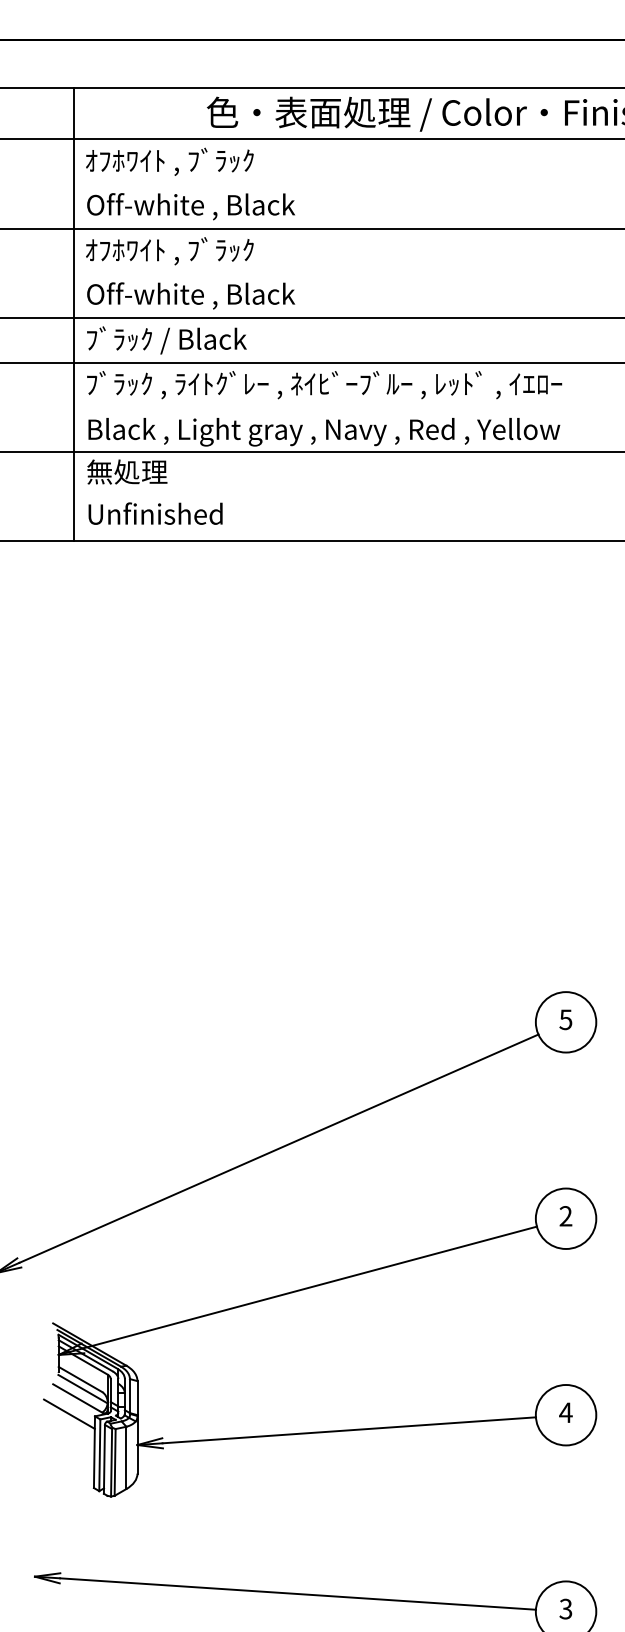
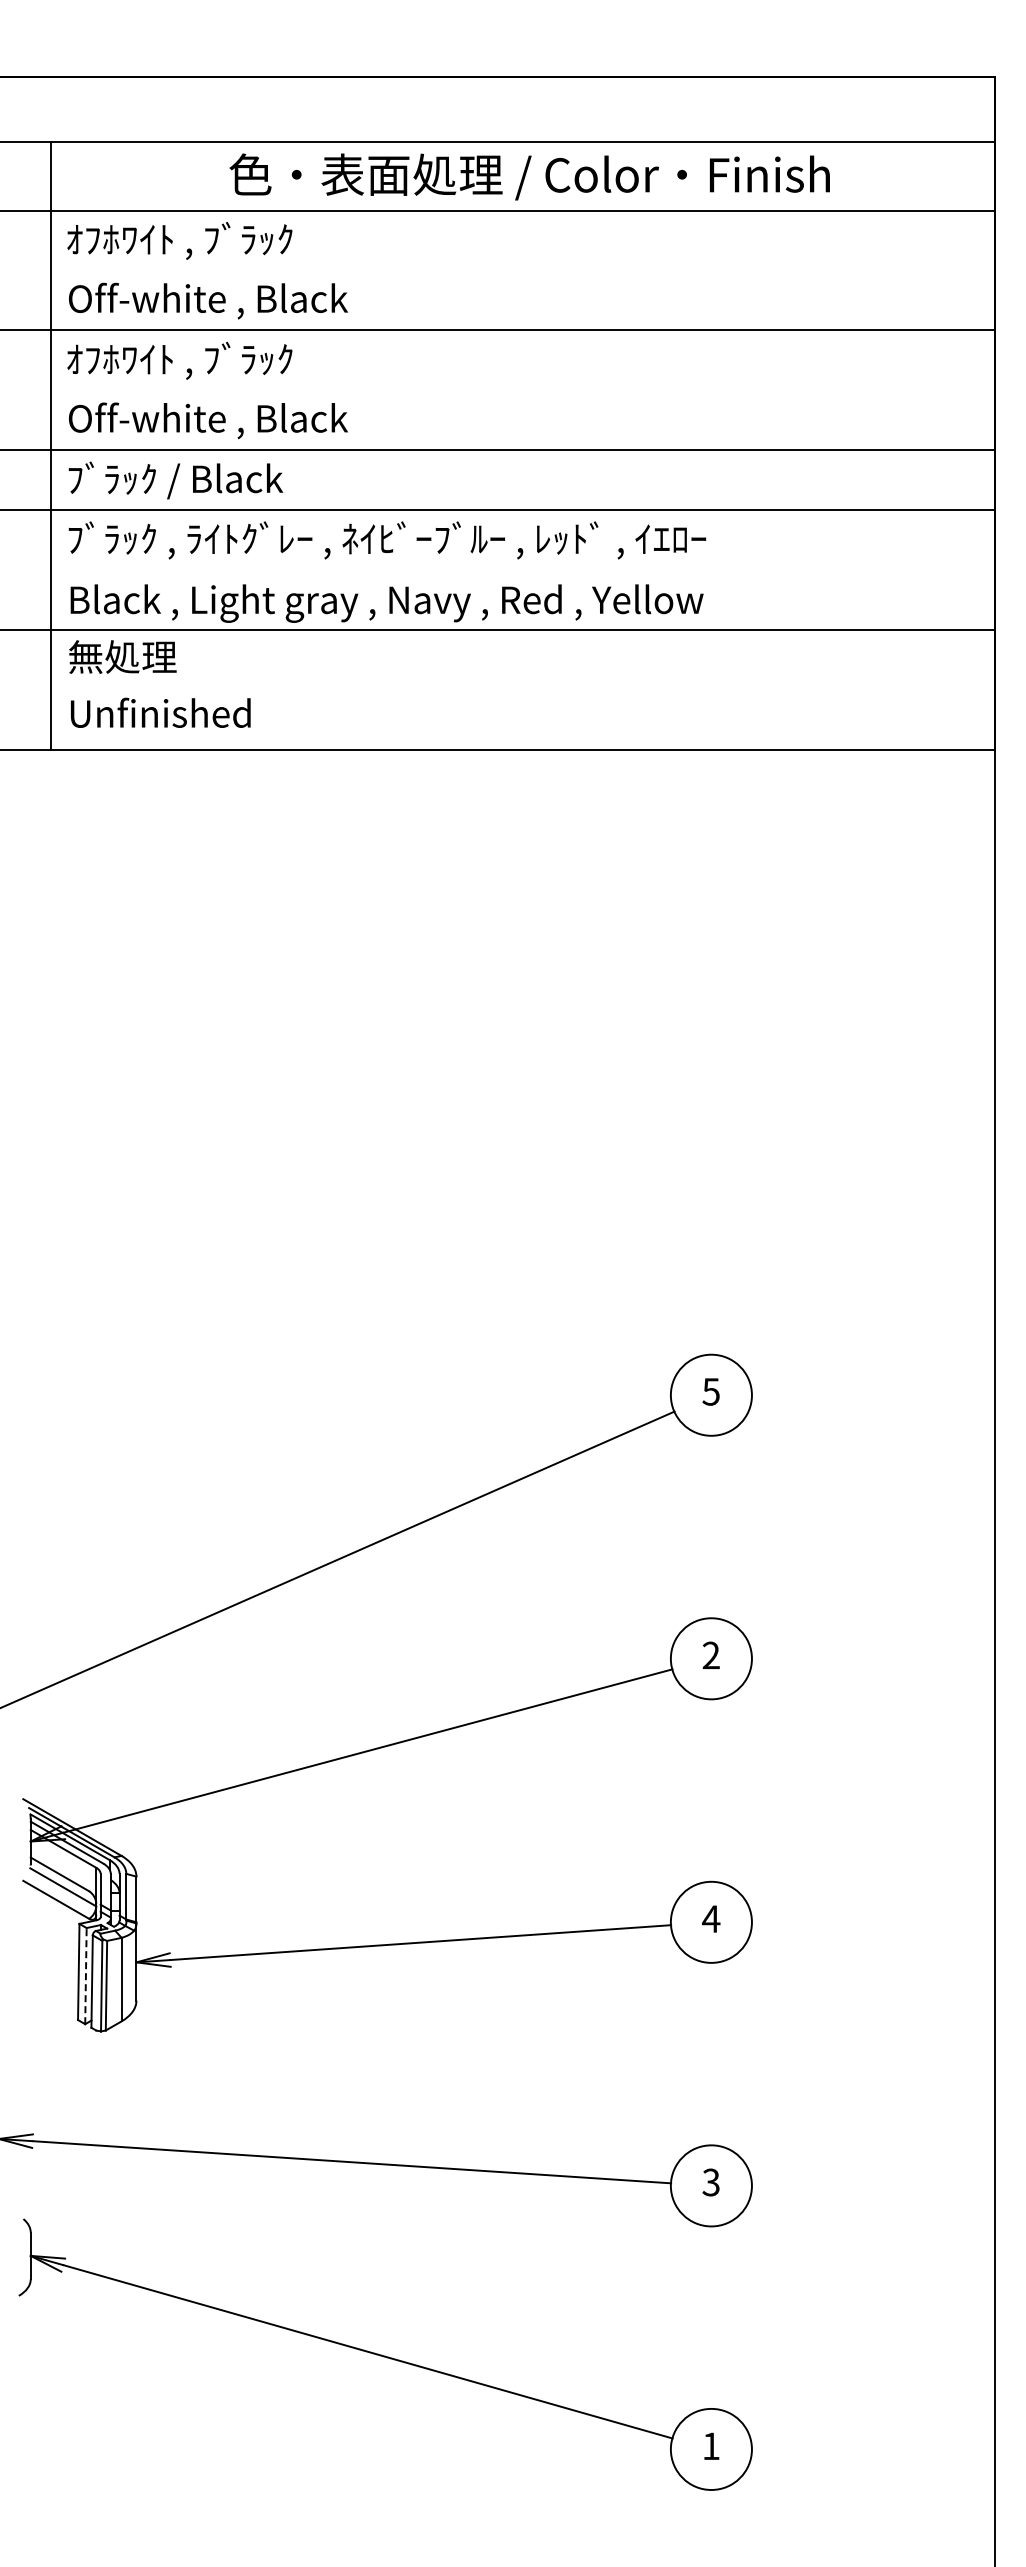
line: (69, 1413) -> (45, 1920), removed
line: (99, 1454) -> (85, 1975), solid -> dashed

